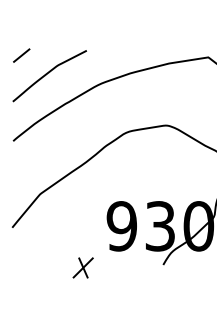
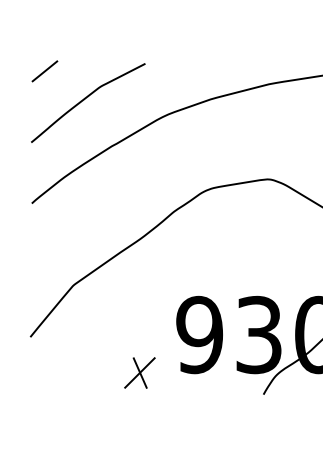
part: (82, 267) -> (138, 372), moved

